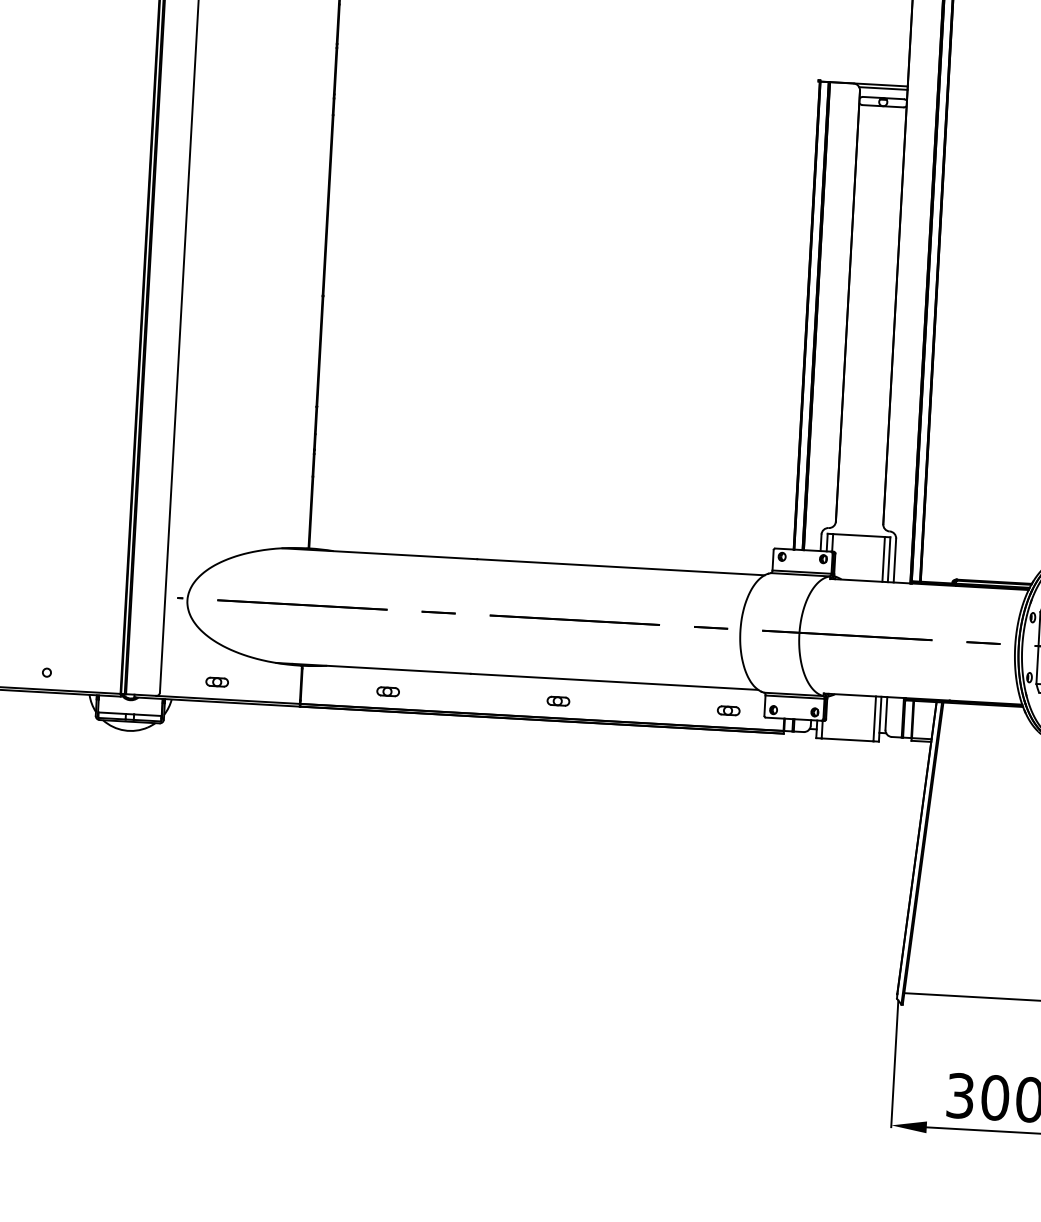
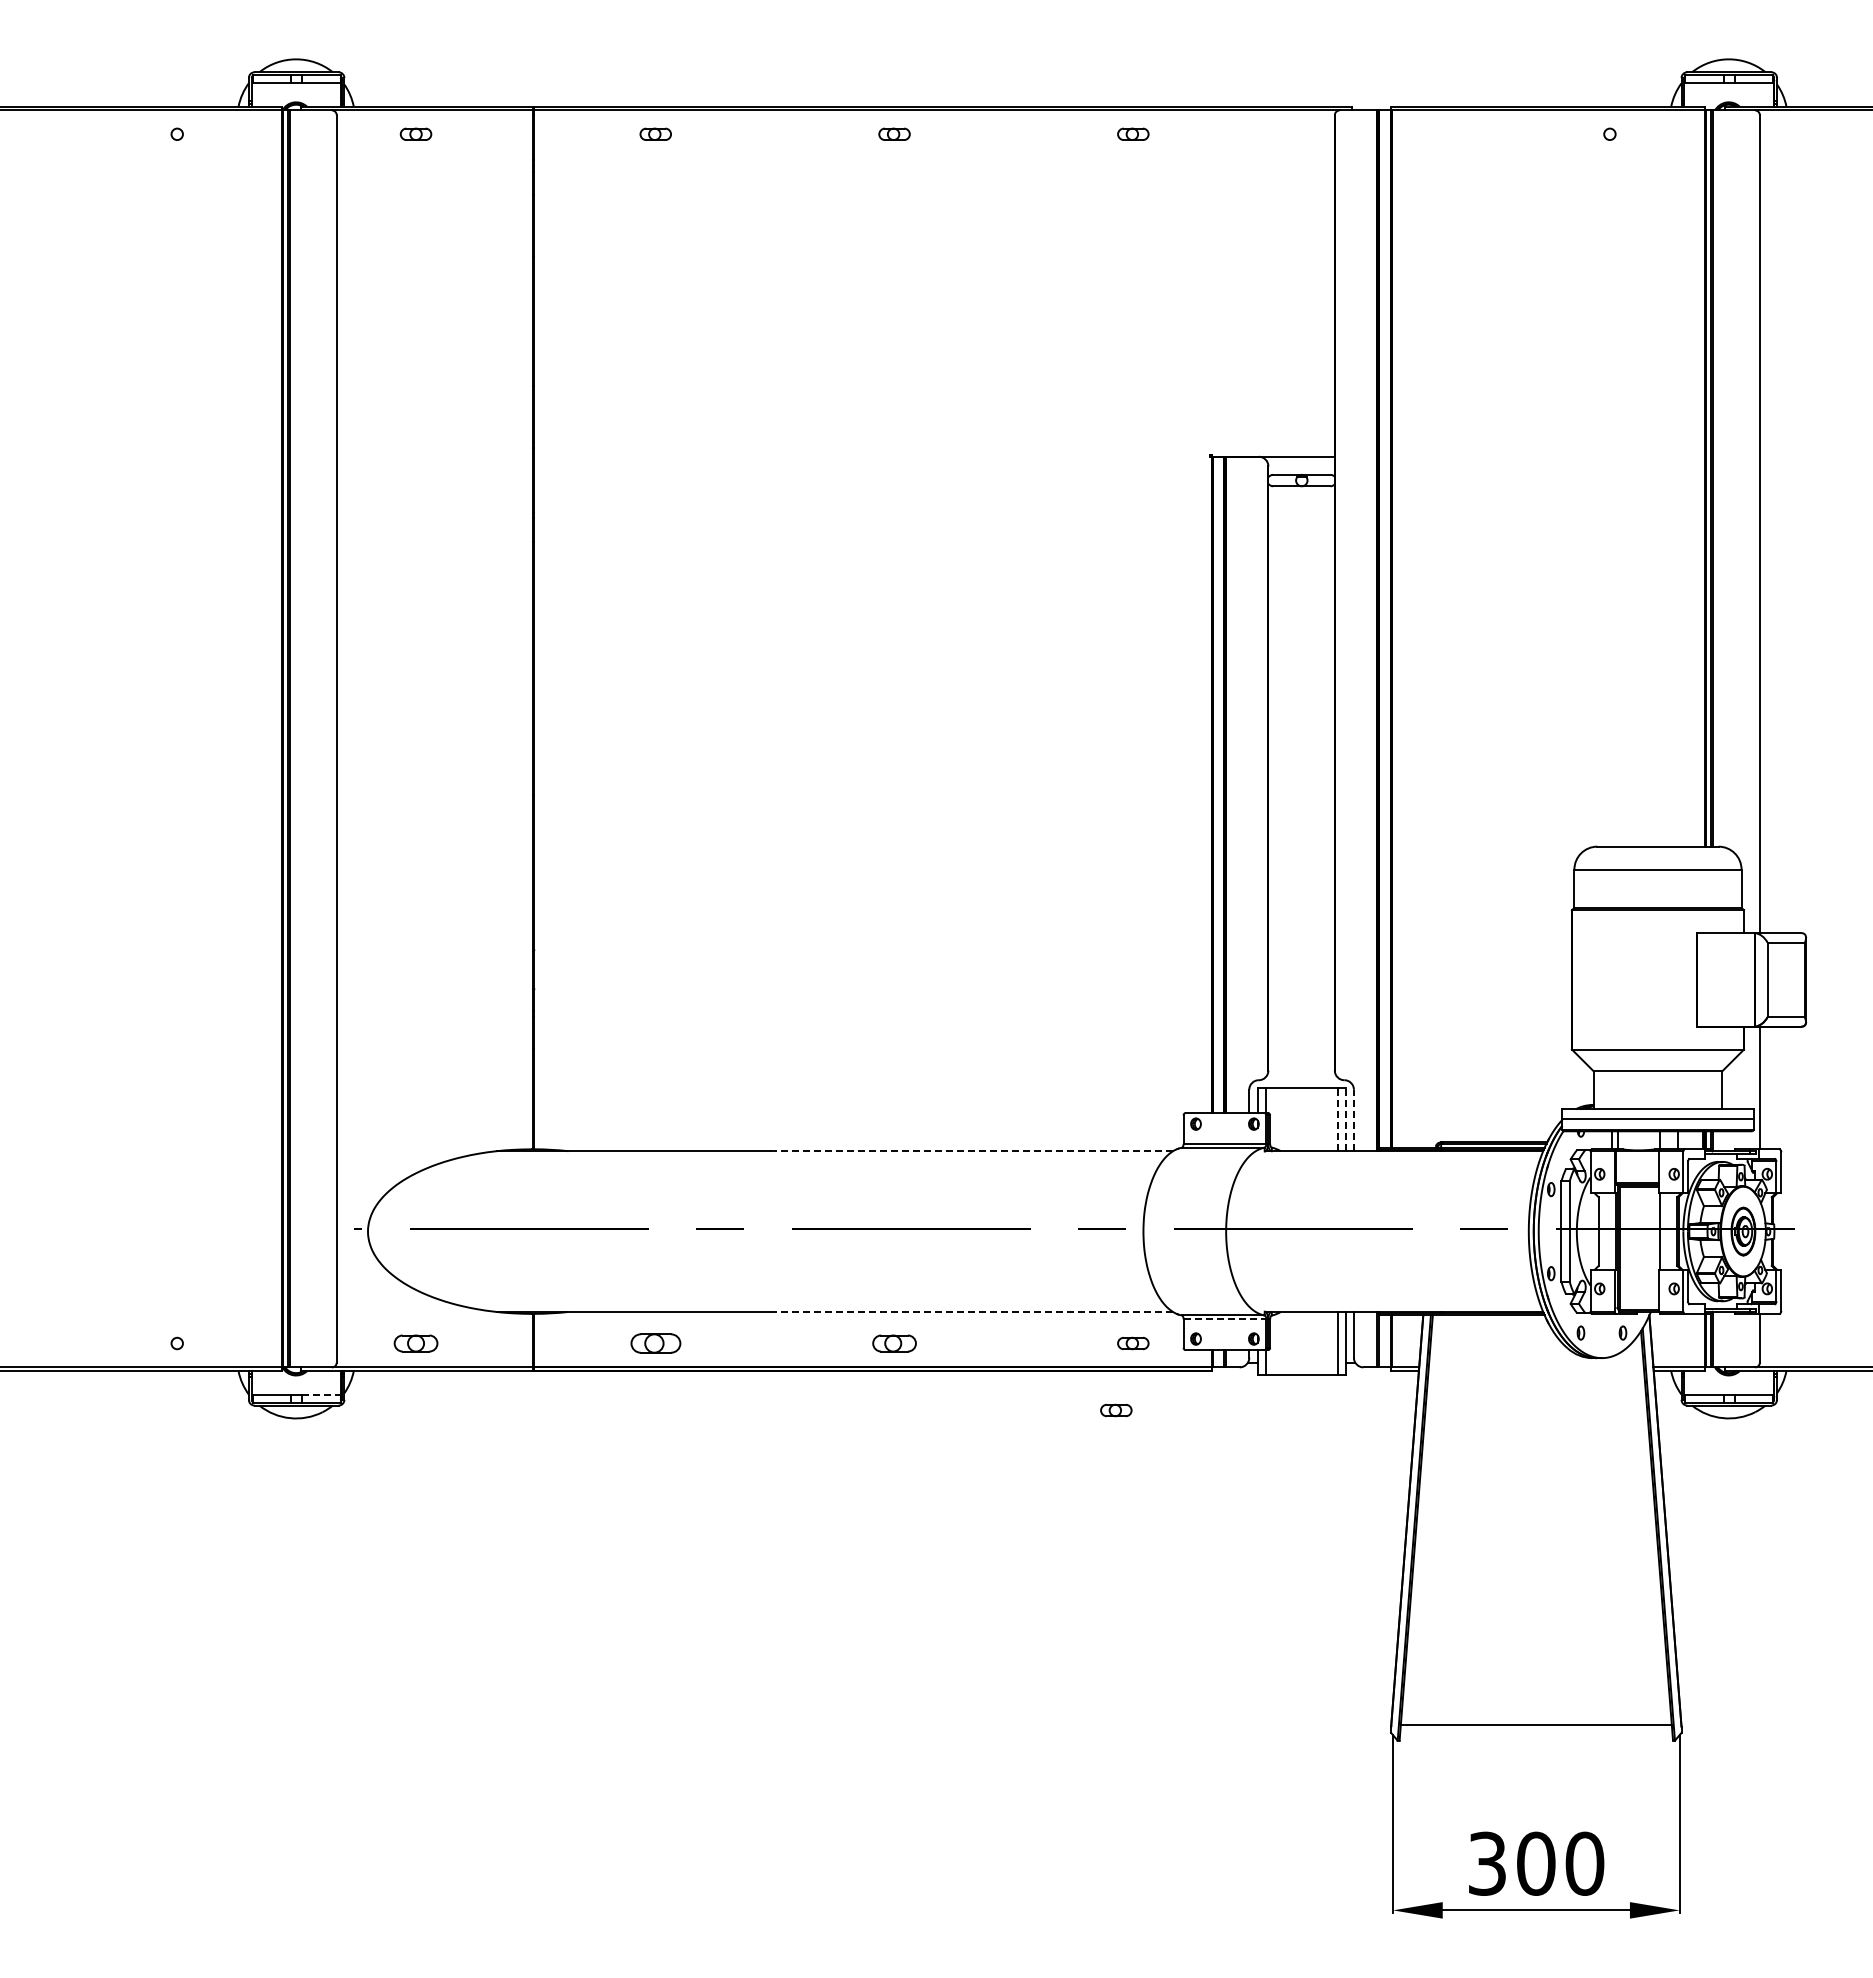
line: (883, 88) -> (1300, 461), removed
line: (883, 559) -> (1338, 1119), solid -> dashed
line: (888, 559) -> (1345, 1119), solid -> dashed
line: (894, 560) -> (1353, 1120), solid -> dashed
line: (620, 567) -> (971, 1151), solid -> dashed
part: (216, 682) -> (415, 1343), size x1.4
line: (614, 682) -> (971, 1312), solid -> dashed
part: (387, 691) -> (655, 1343), size x1.6
line: (795, 697) -> (1225, 1319), solid -> dashed
part: (558, 701) -> (894, 1343), size x1.4
line: (147, 715) -> (321, 1395), solid -> dashed
part: (714, 757) -> (1116, 1410), added

